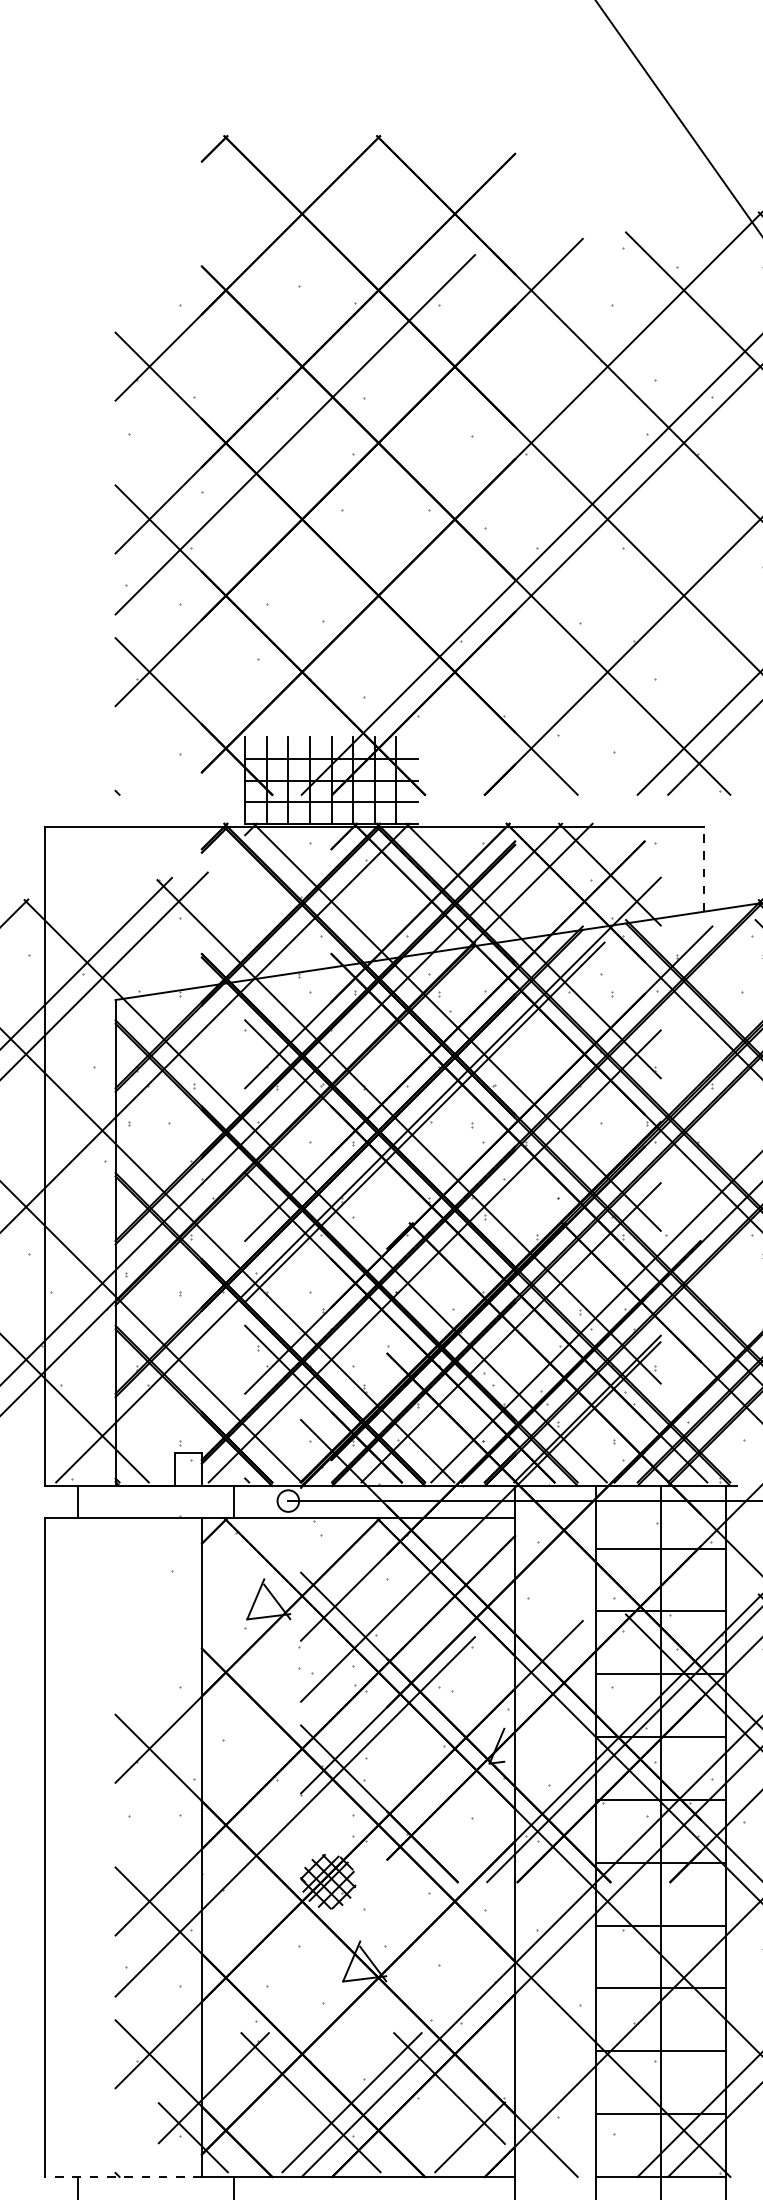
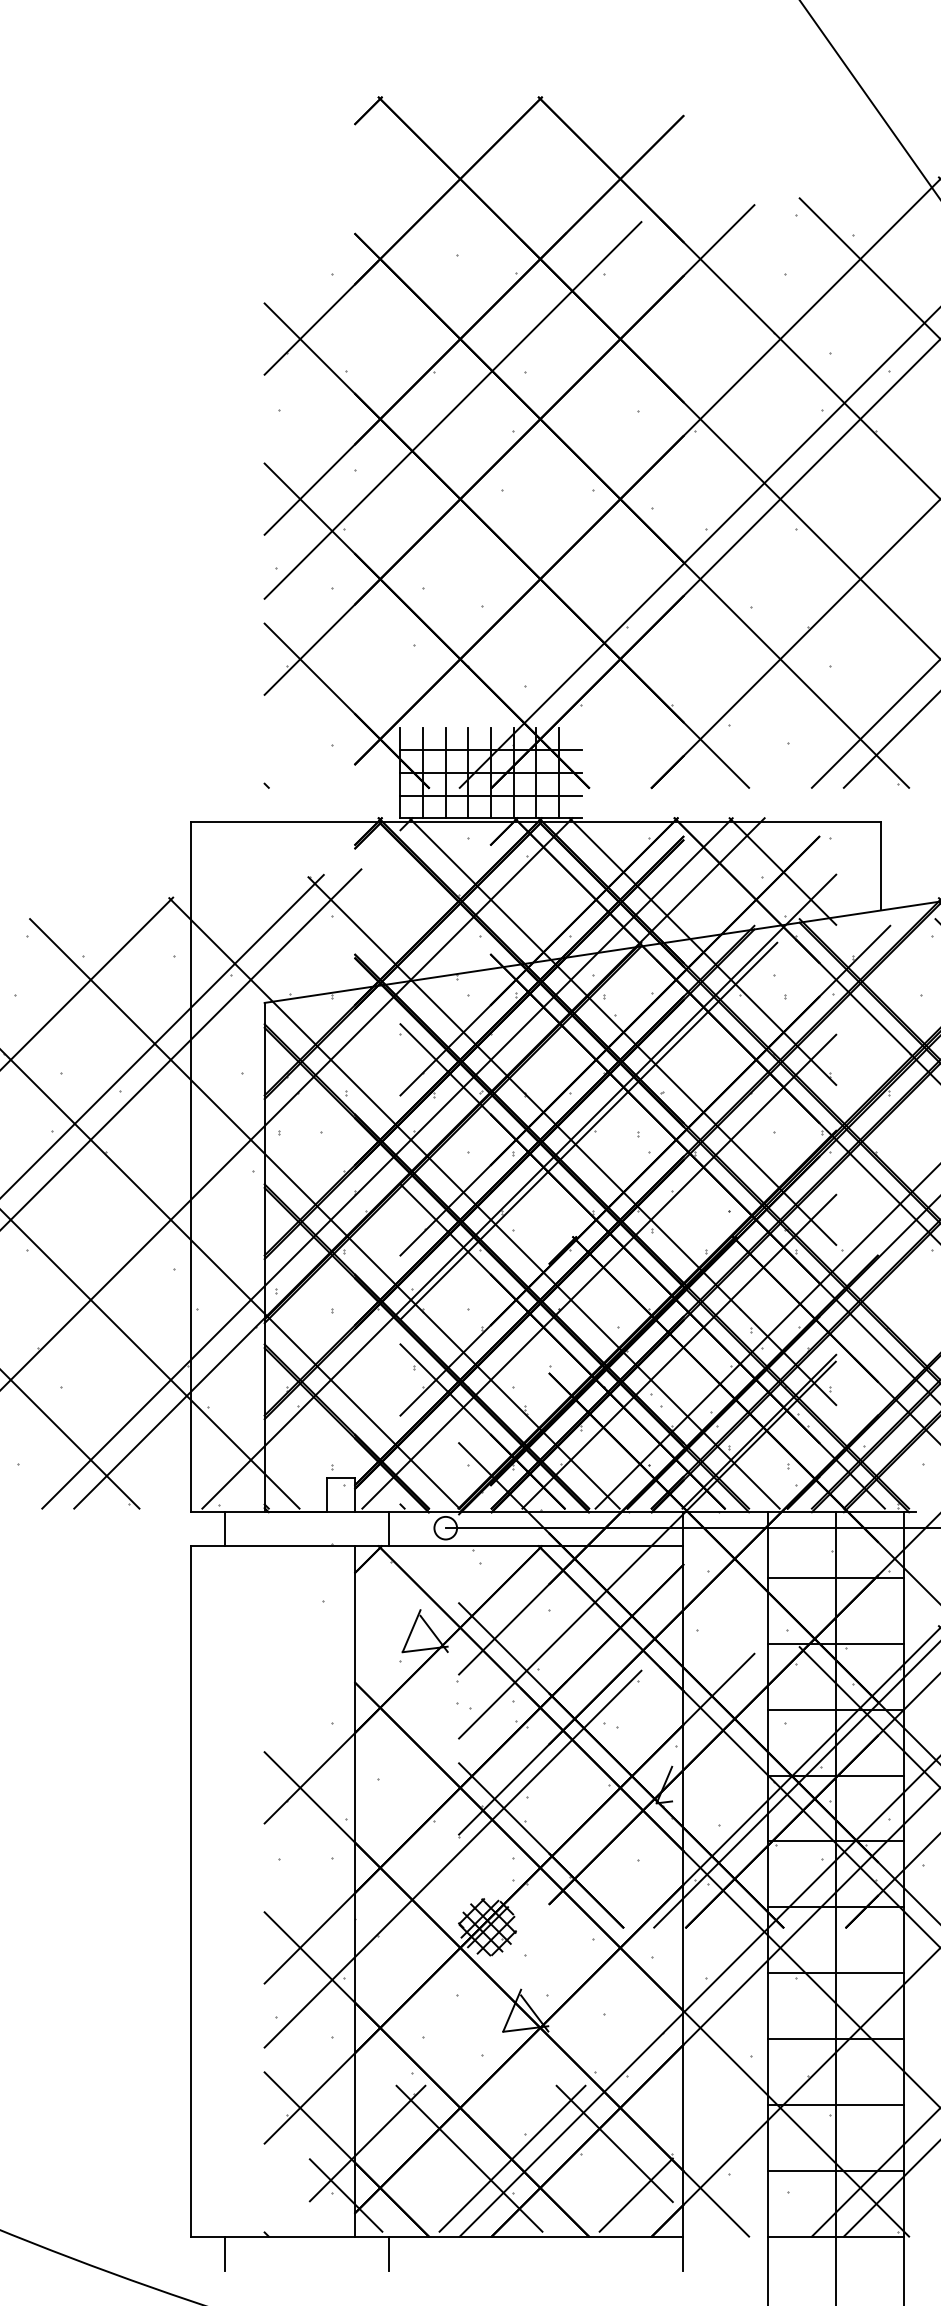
line: (704, 868) -> (881, 865), dashed -> solid
line: (123, 2176) -> (272, 2236), dashed -> solid

